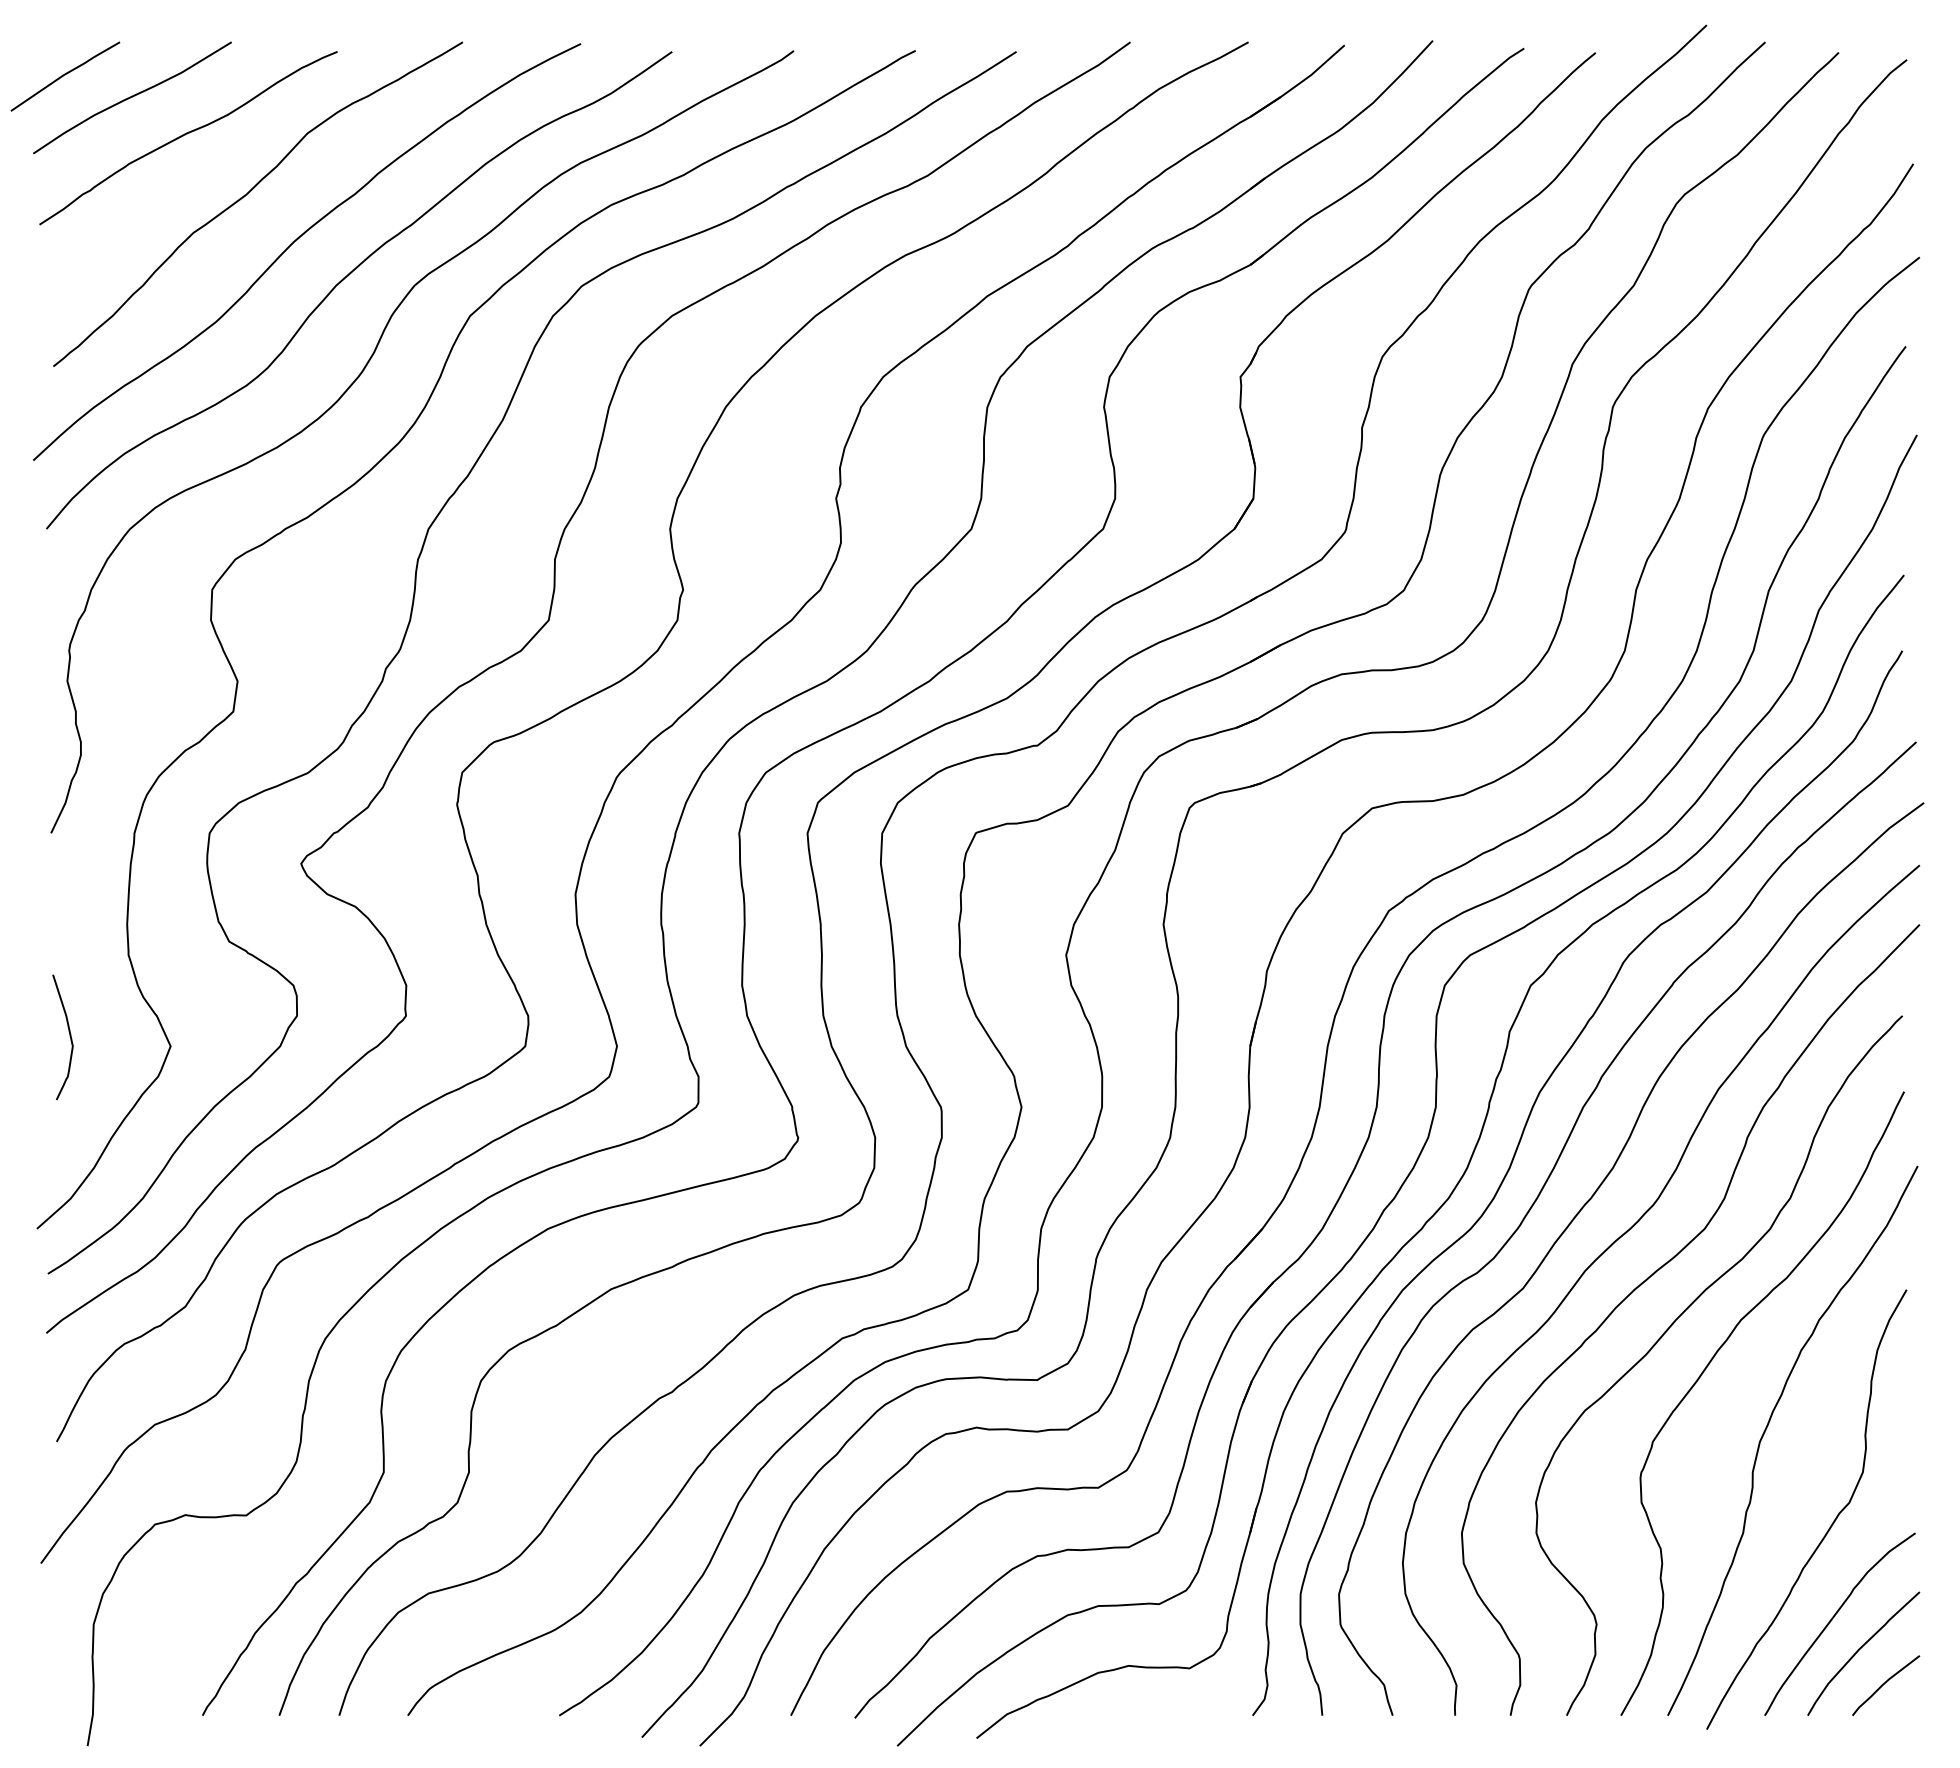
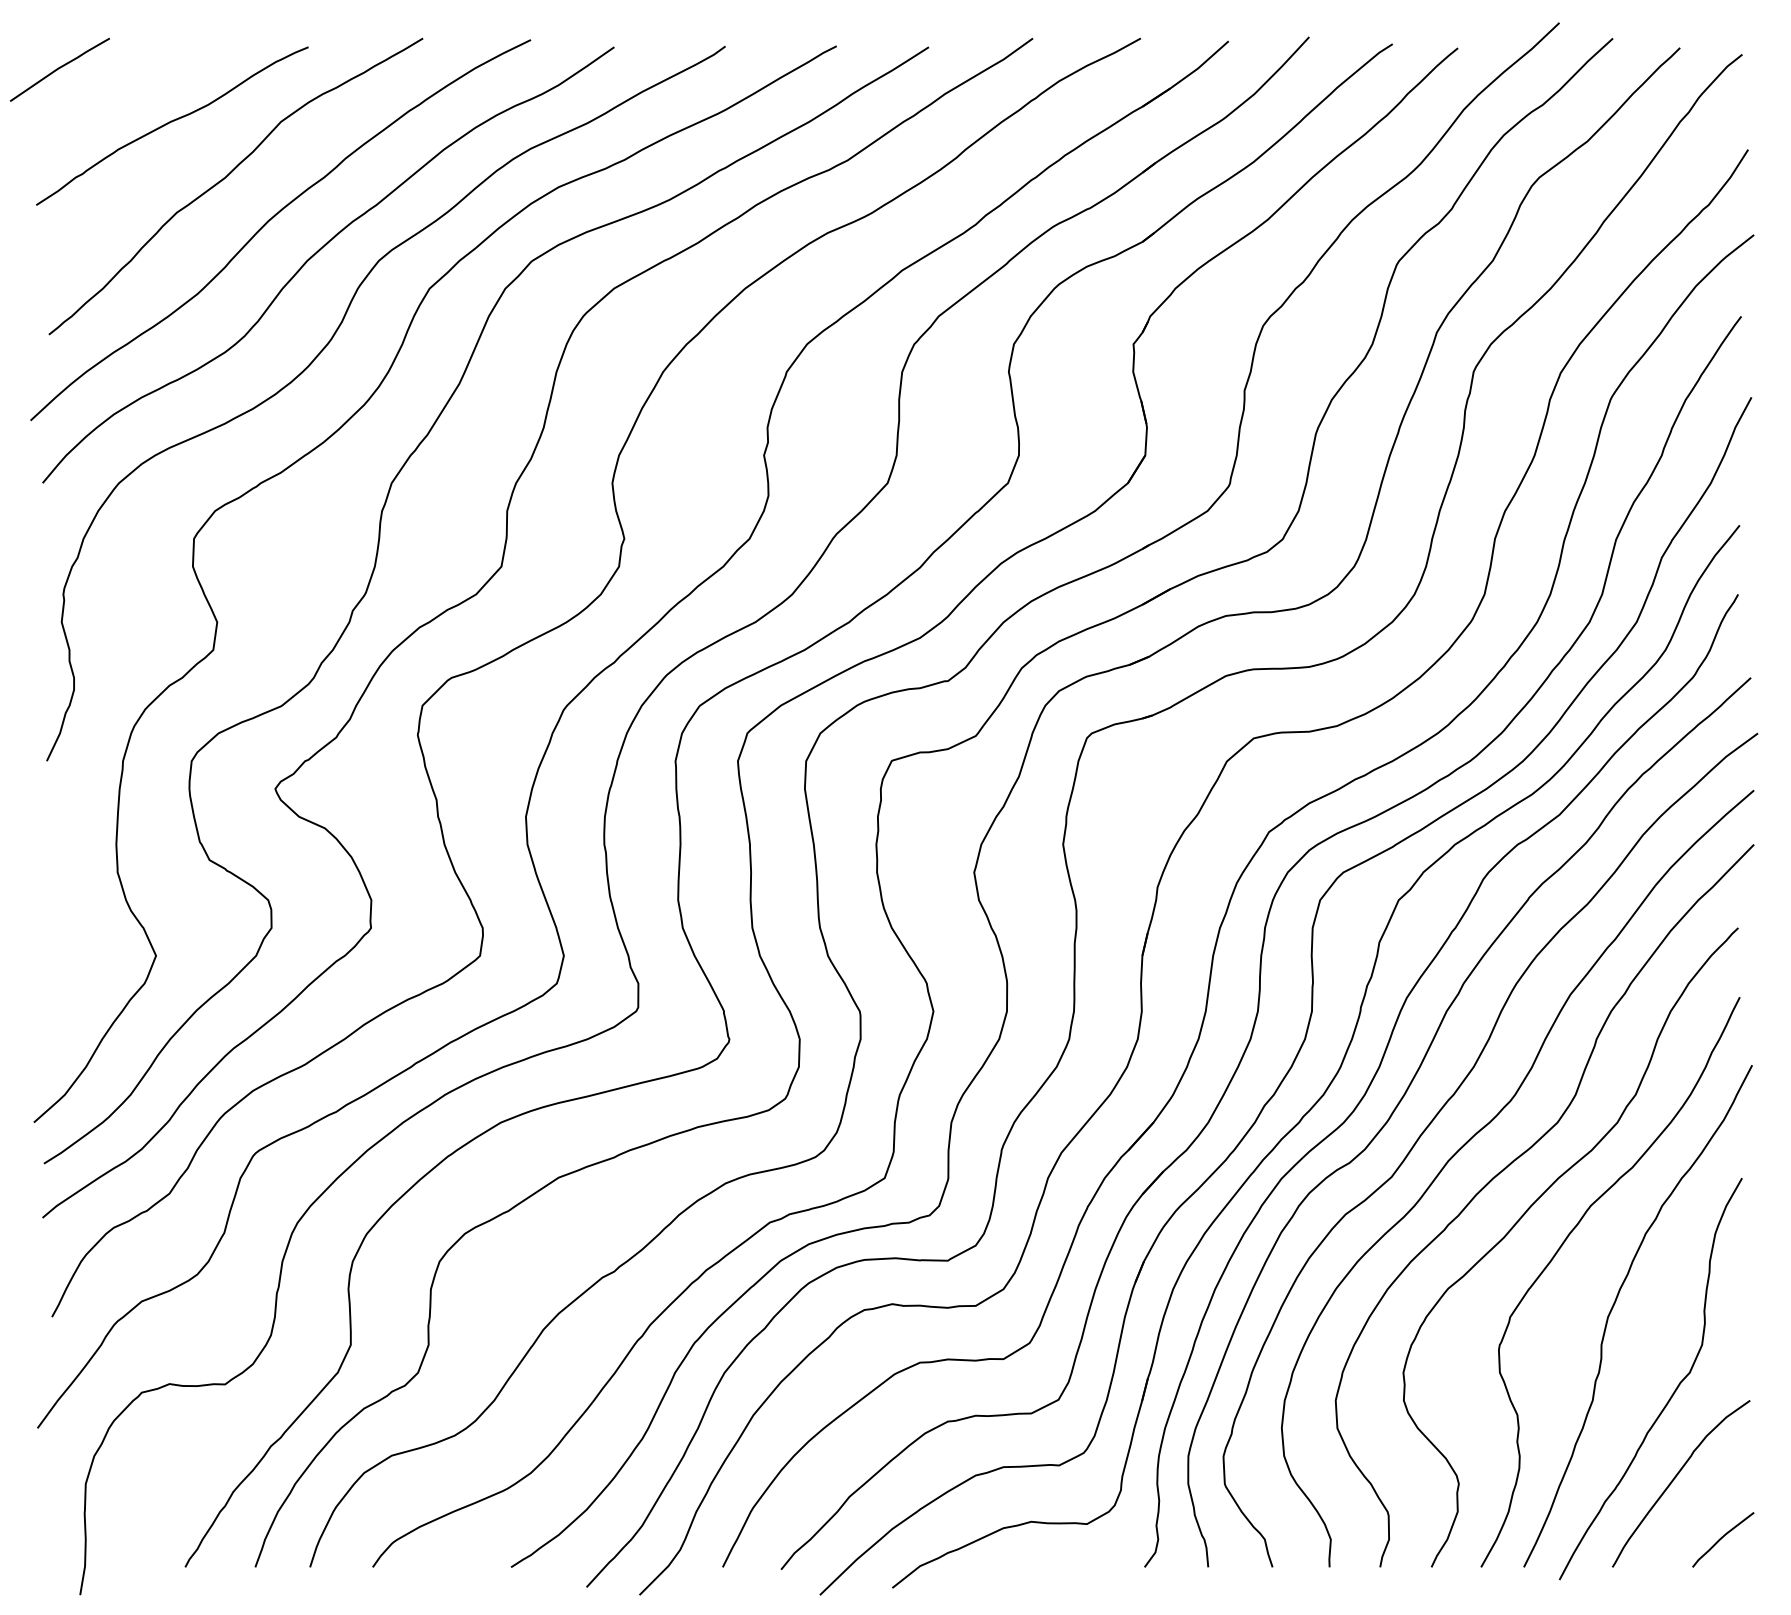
curve: (132, 97) -> (121, 88), removed
curve: (69, 1036) -> (63, 946), removed
curve: (1860, 1649) -> (1699, 1506), removed

